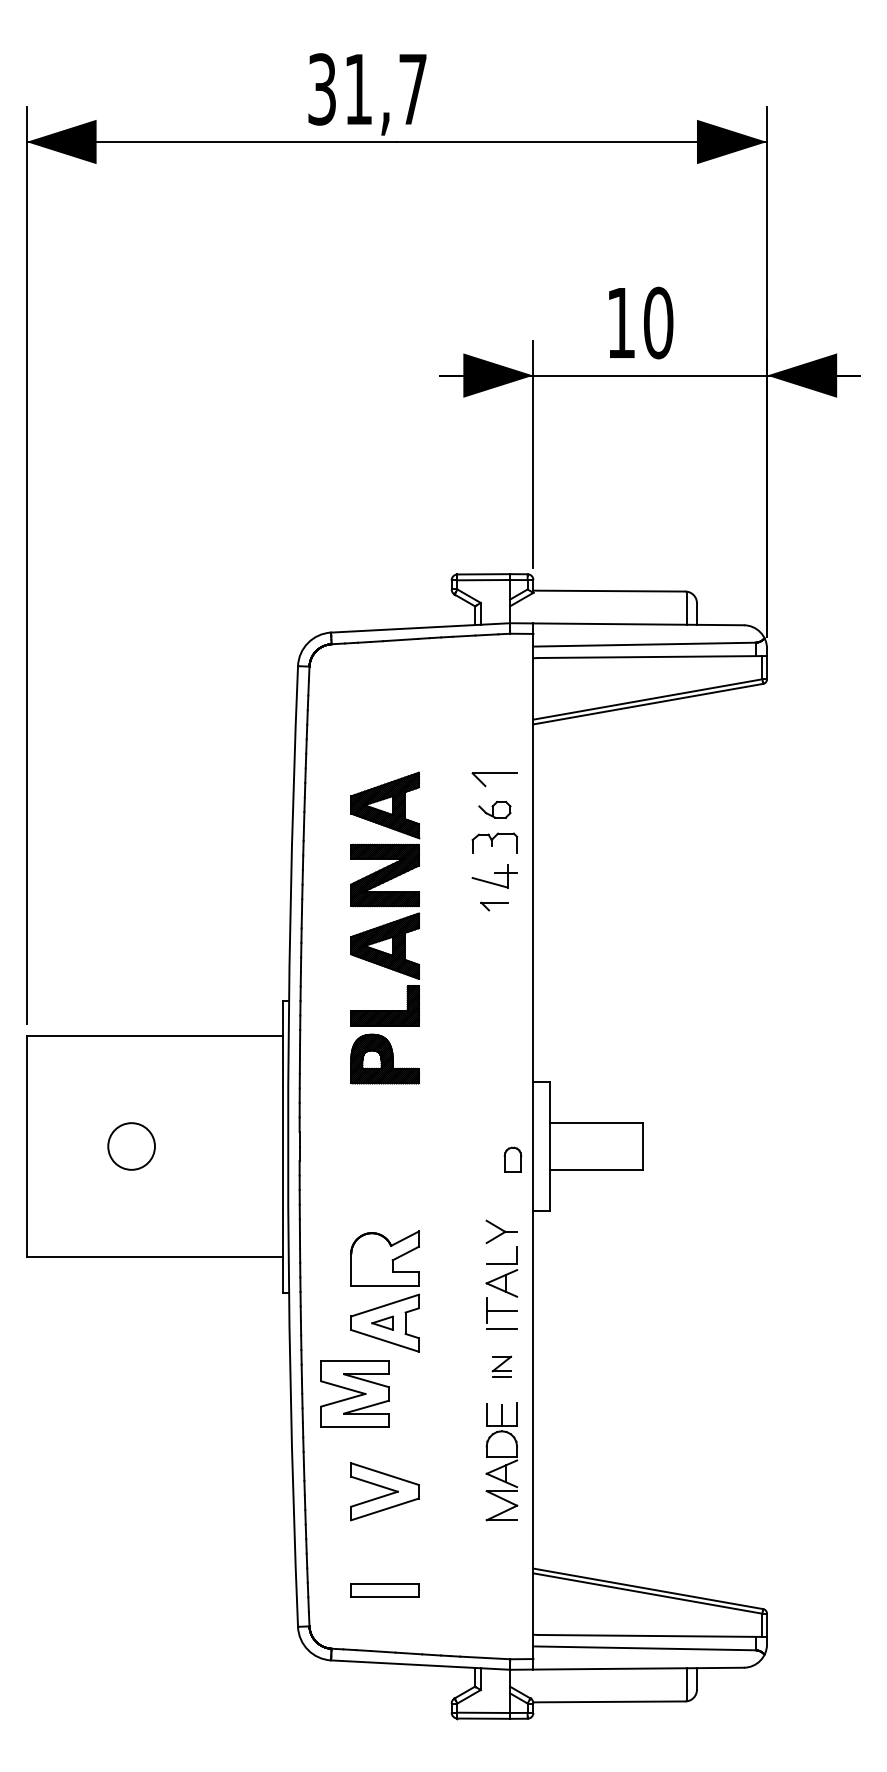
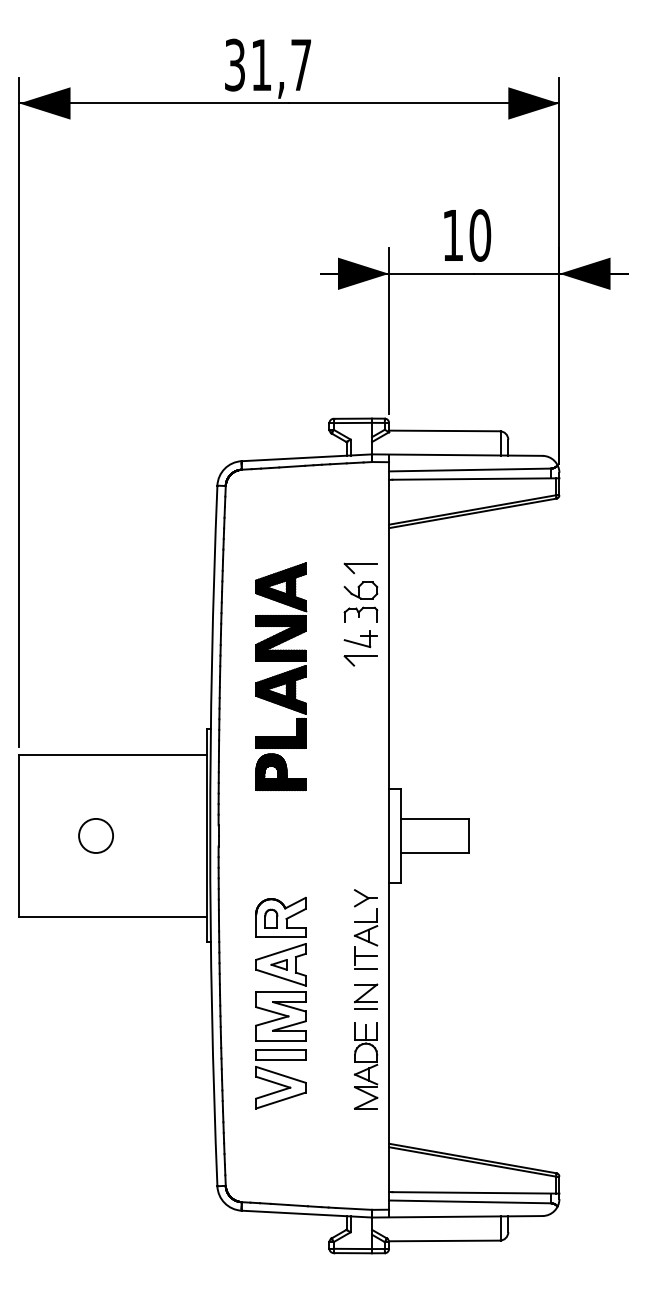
part: (494, 809) -> (360, 590), size x1.43
part: (494, 906) -> (360, 660), size x1.67
part: (512, 1159) -> (270, 918), moved
part: (501, 1366) -> (365, 996), size x1.67
part: (354, 1393) -> (280, 1016), moved
part: (384, 1590) -> (280, 1055), moved

